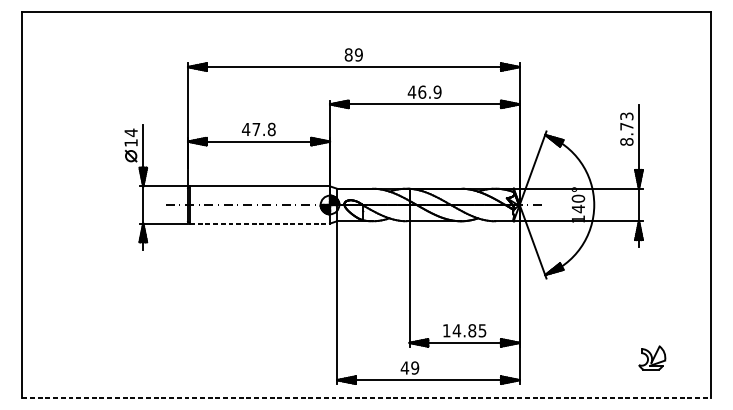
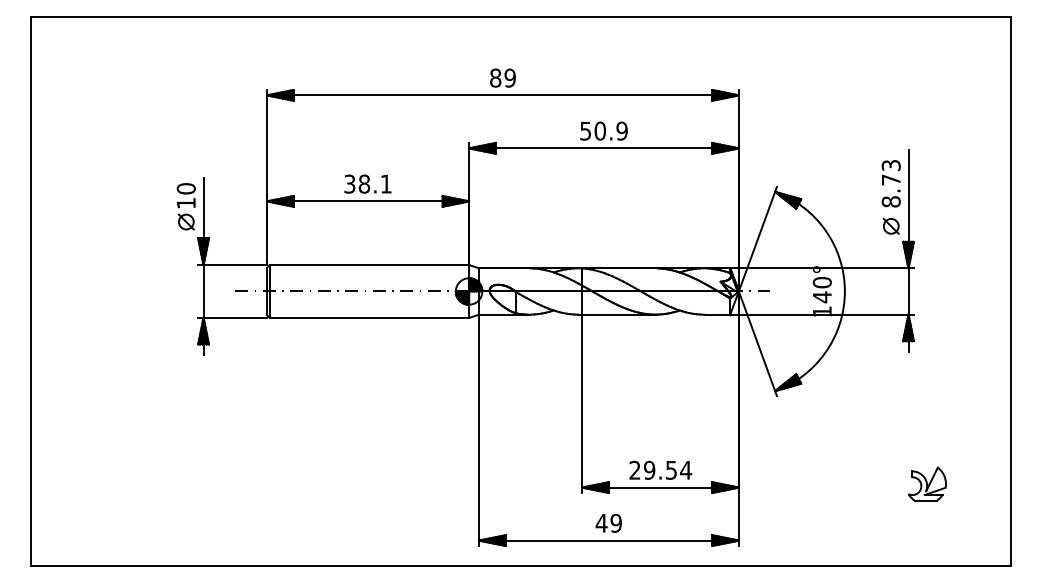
text: (416, 91) -> (592, 130), 46.9 -> 50.9
text: (258, 129) -> (367, 183), 47.8 -> 38.1
text: (130, 132) -> (185, 188), 14 -> 10
part: (626, 158) -> (890, 225), added
line: (259, 223) -> (369, 318), dashed -> solid
text: (464, 330) -> (660, 469), 14.85 -> 29.54
part: (652, 357) -> (927, 483), moved
text: (409, 367) -> (608, 522), moved
line: (366, 397) -> (521, 565), dashed -> solid

